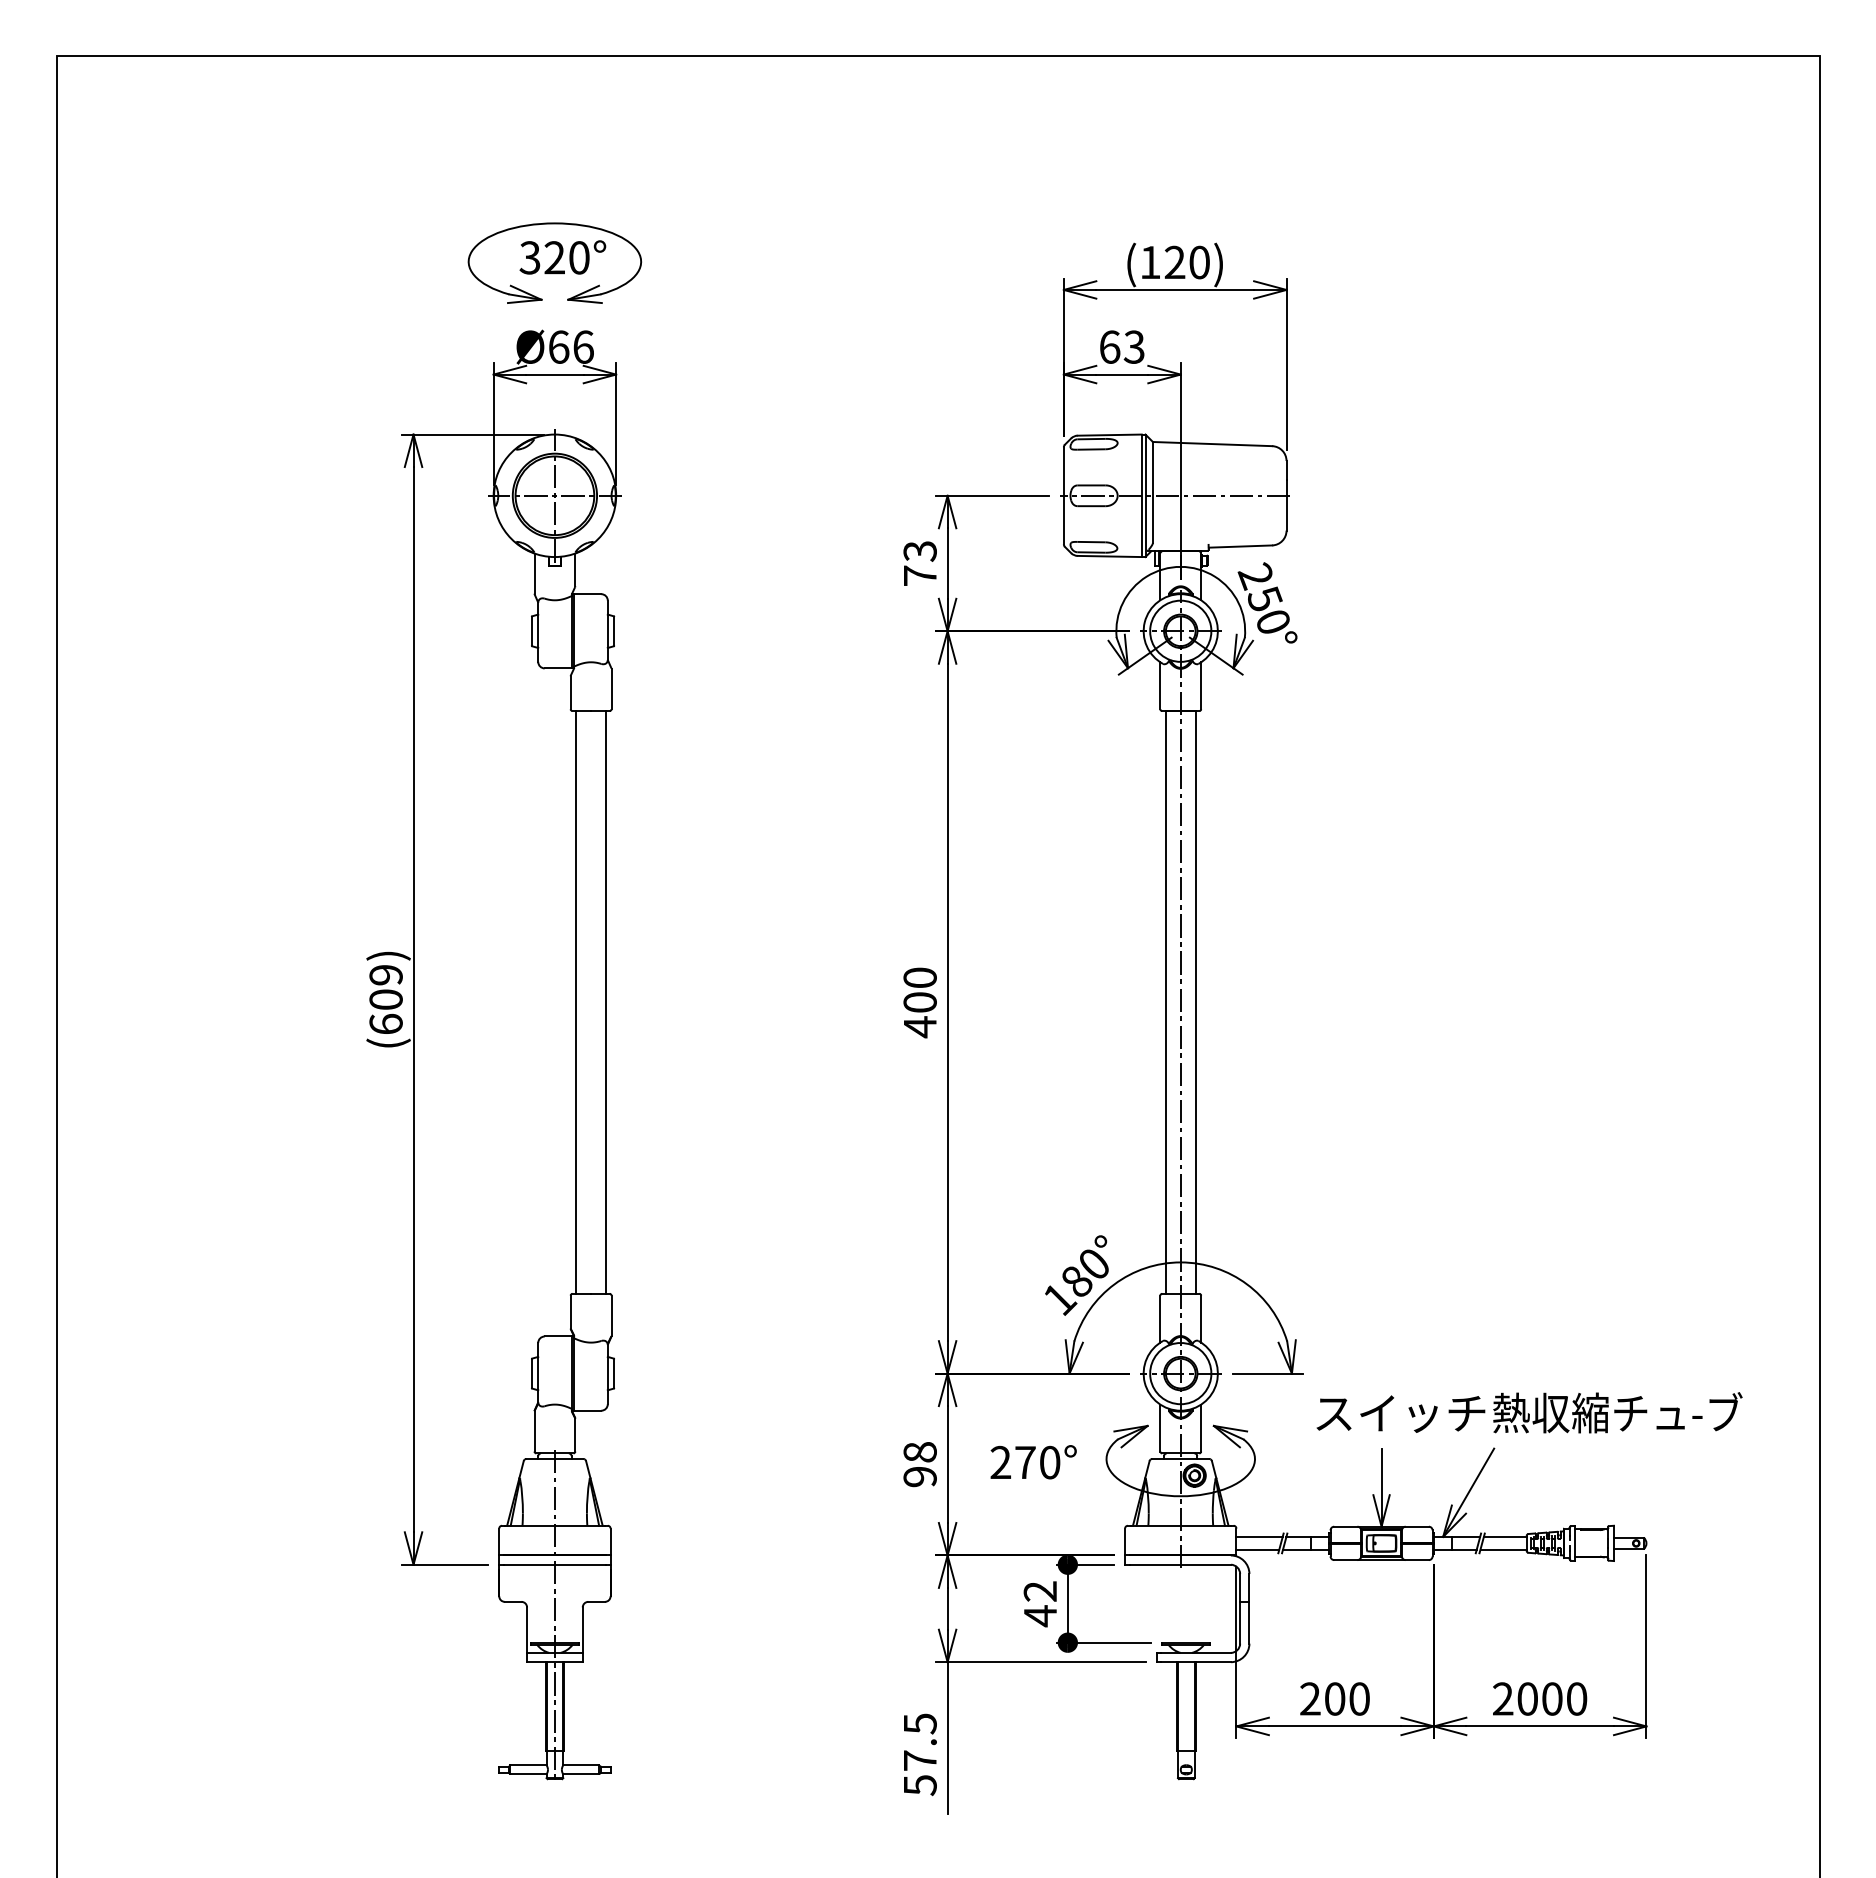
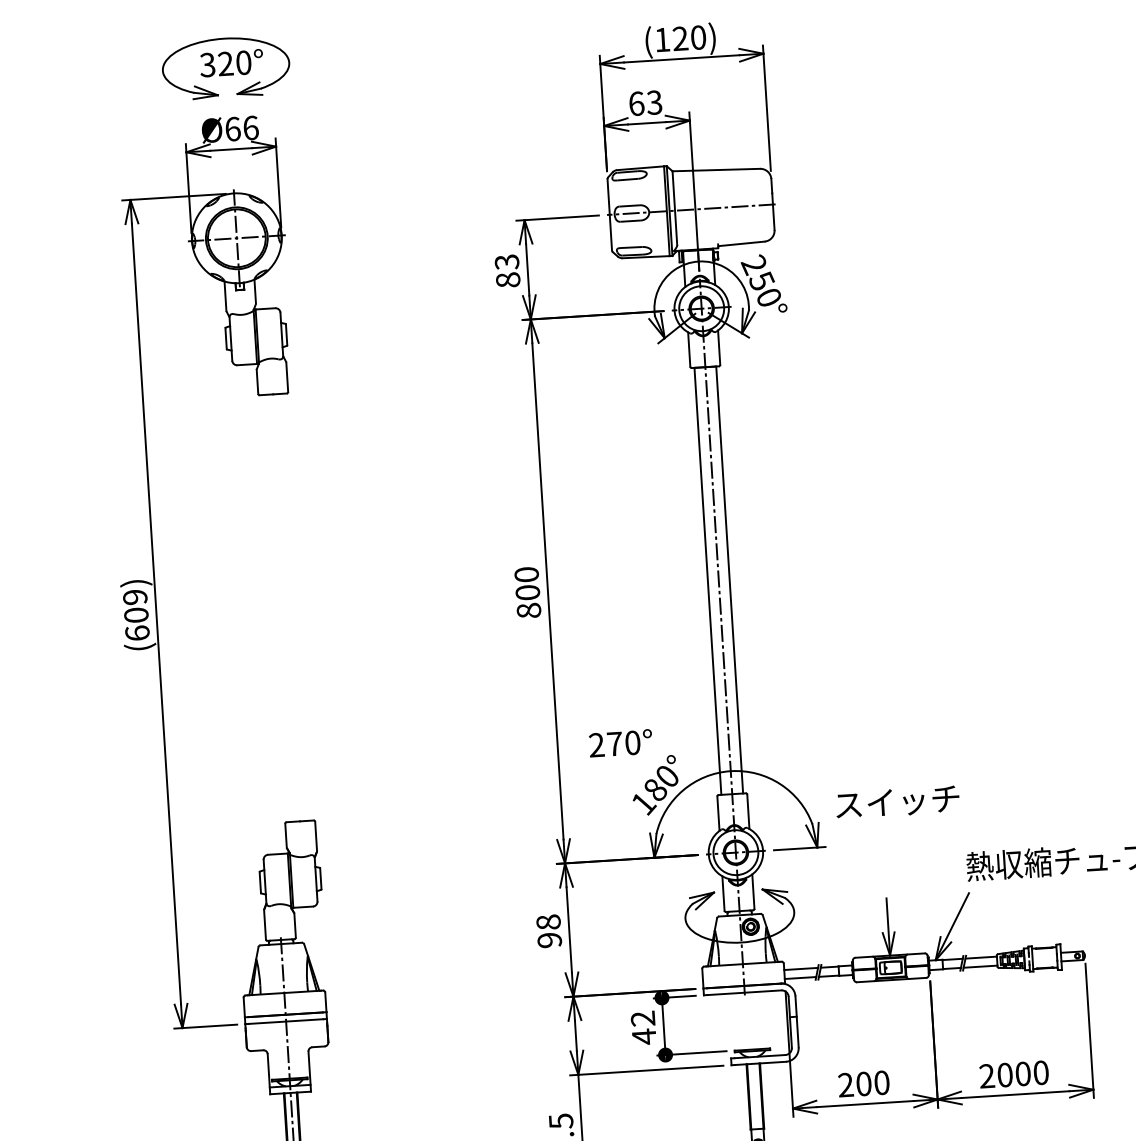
text: (919, 575) -> (507, 279), 73 -> 83
line: (576, 1002) -> (276, 608), removed
line: (605, 1002) -> (297, 607), removed
text: (919, 1027) -> (528, 611), 400 -> 800
text: (1400, 1413) -> (897, 801), moved
text: (1033, 1462) -> (620, 743), moved

